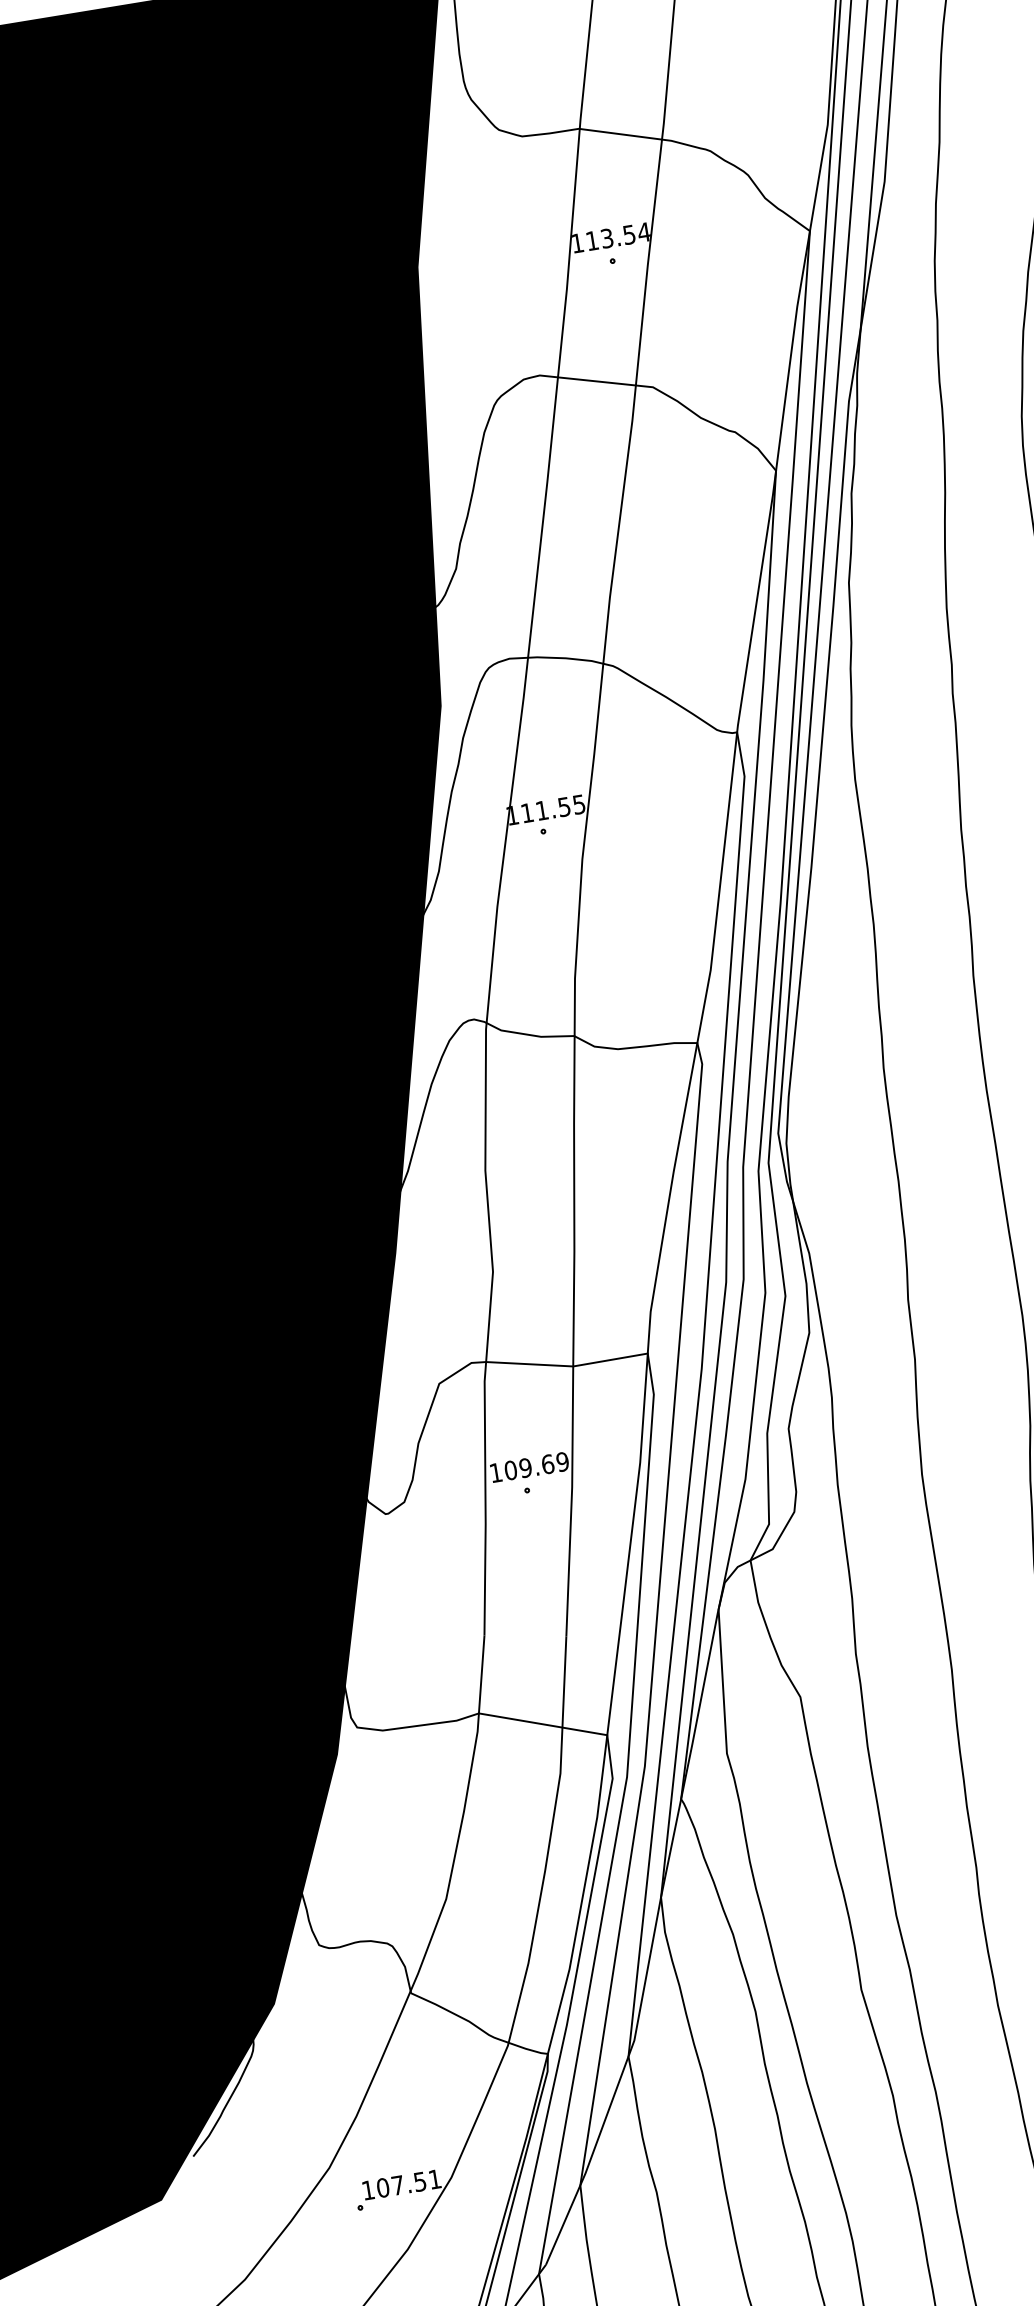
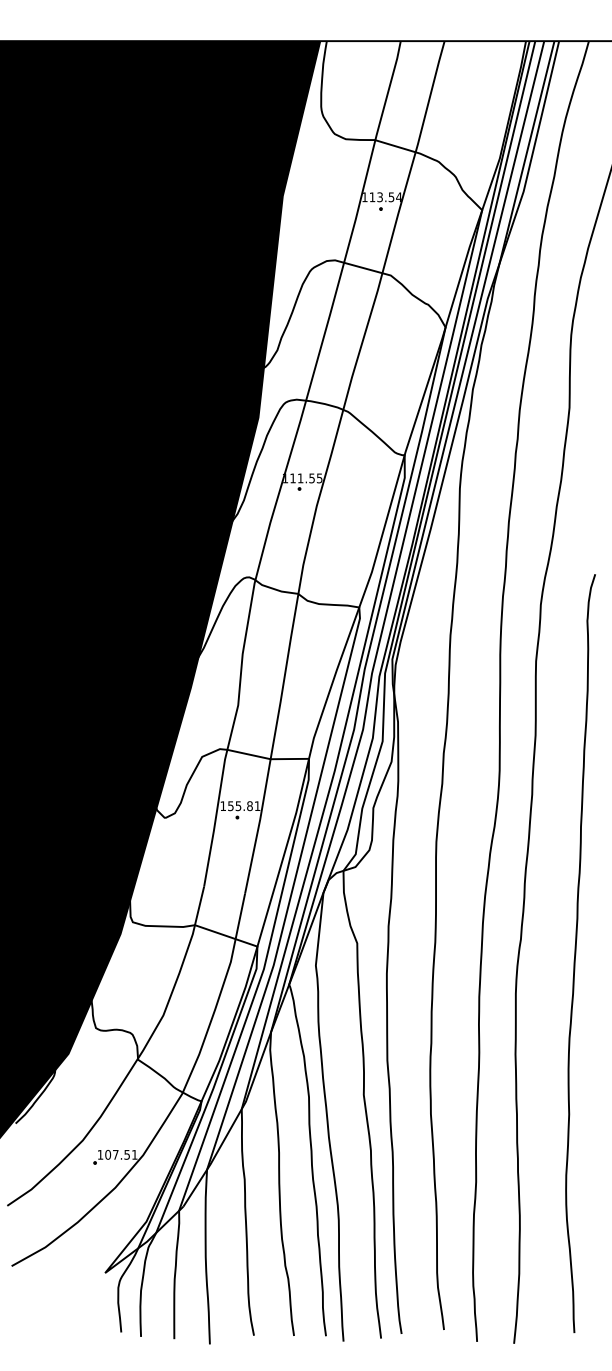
text: (537, 1466) -> (244, 806), 109.69 -> 155.81

